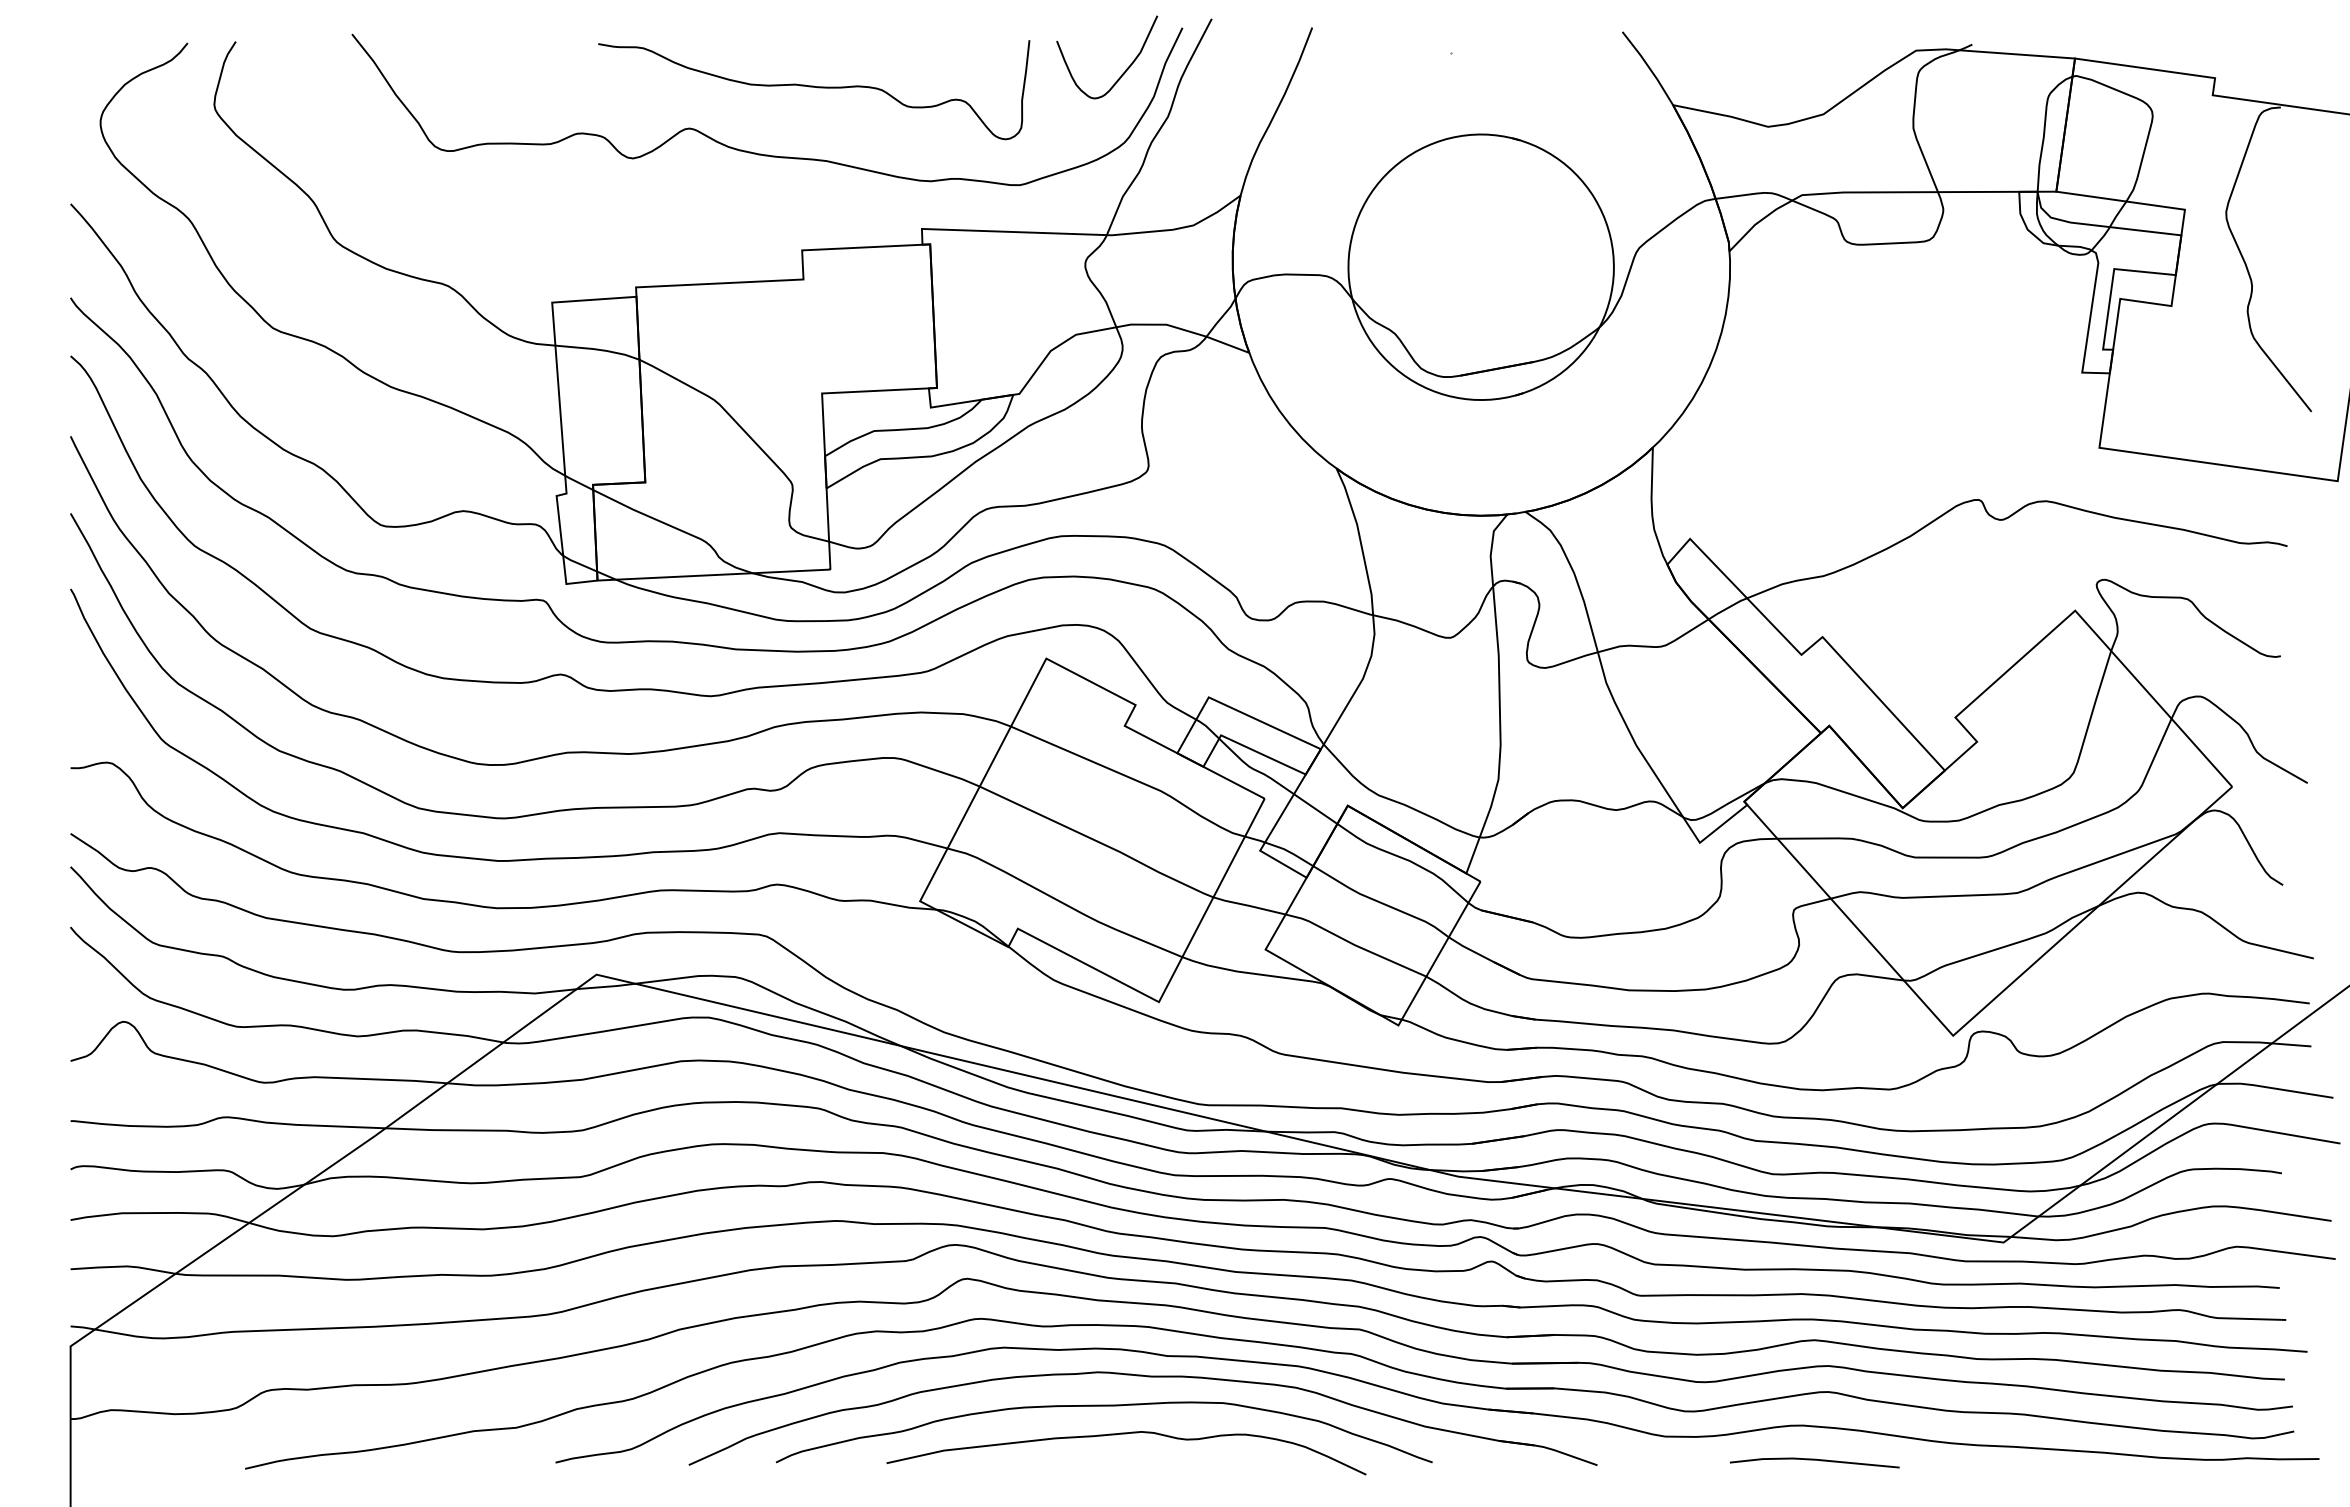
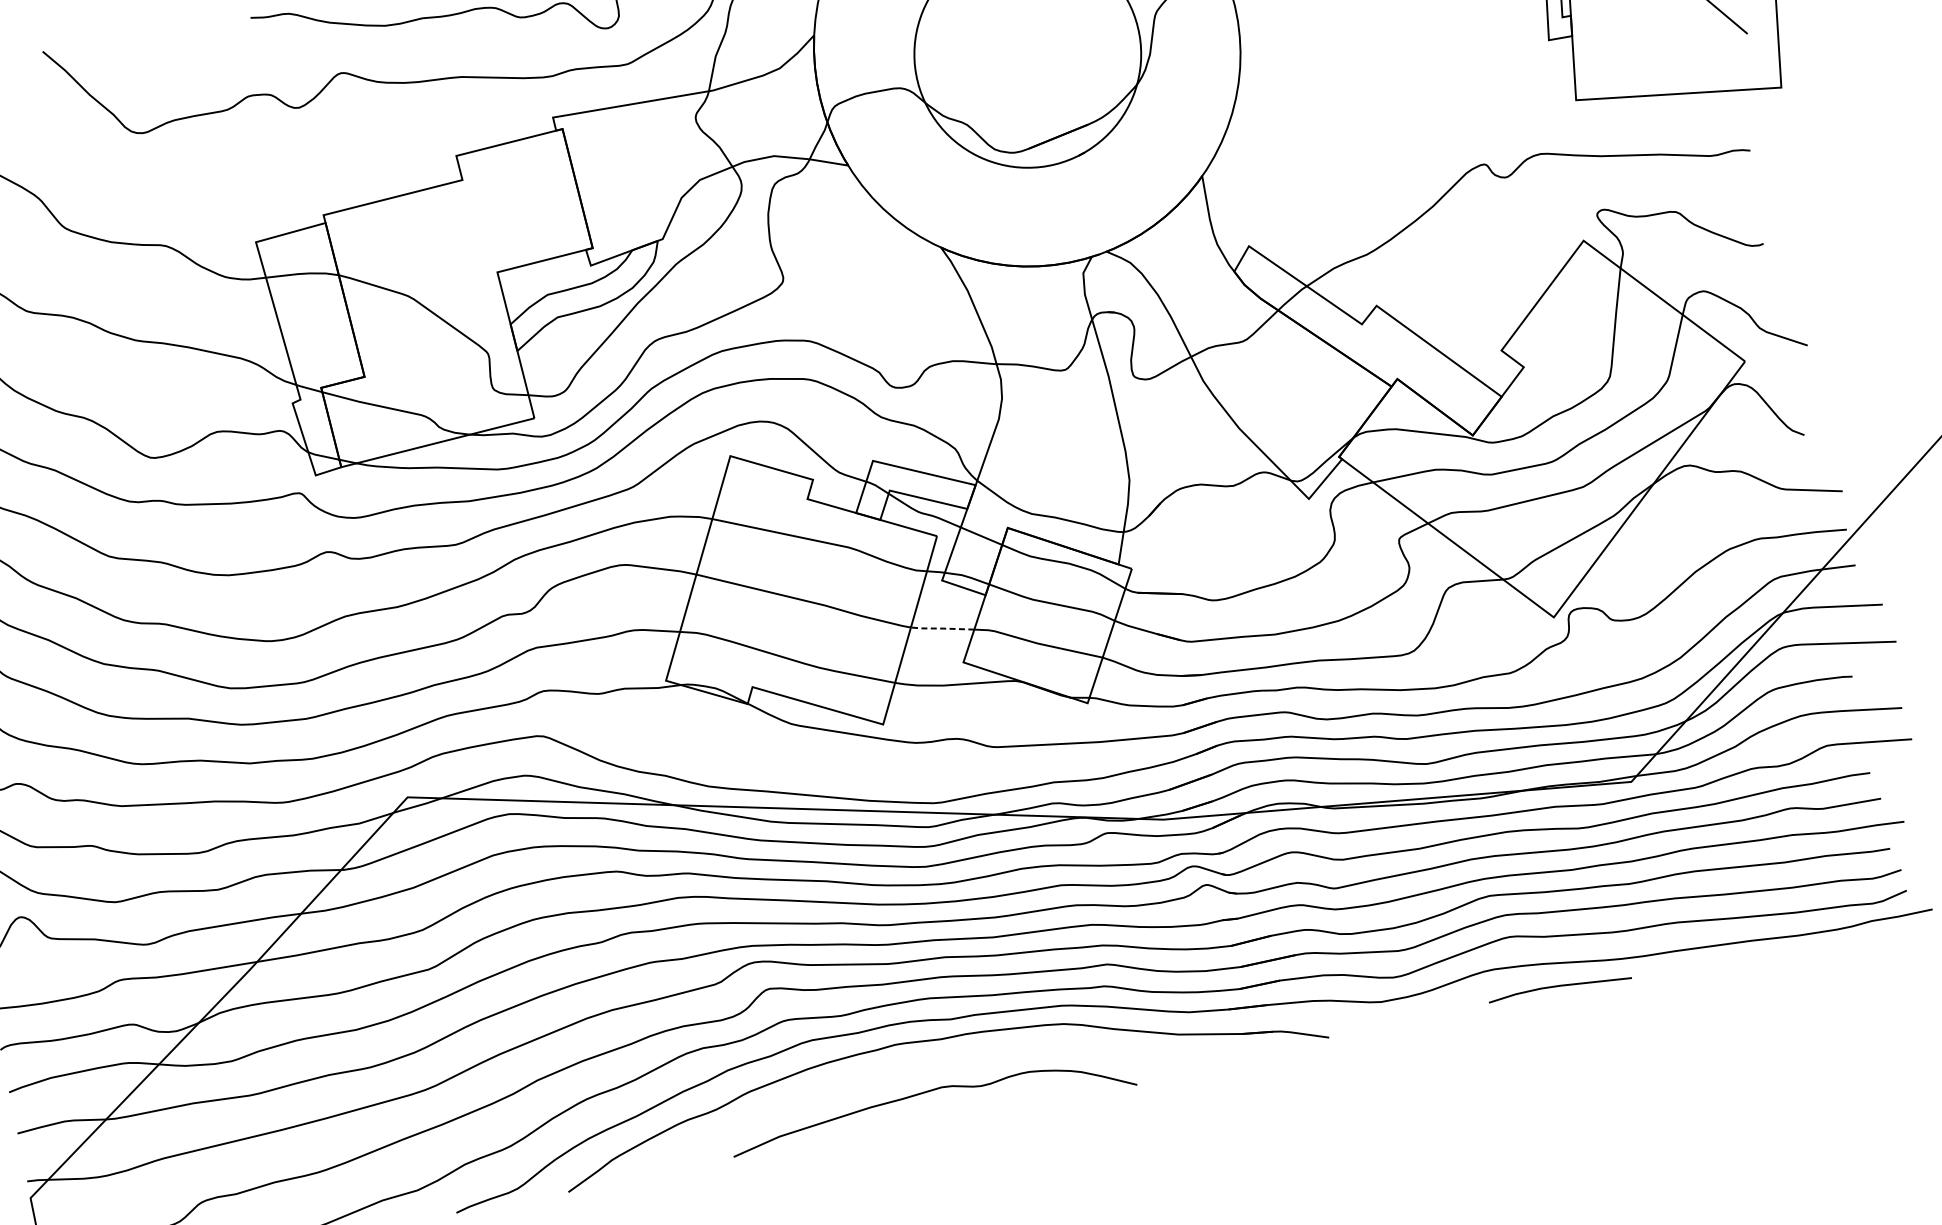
line: (1249, 905) -> (942, 628), solid -> dashed
curve: (1104, 1406) -> (906, 1072), removed
line: (1814, 1460) -> (1559, 986), moved

